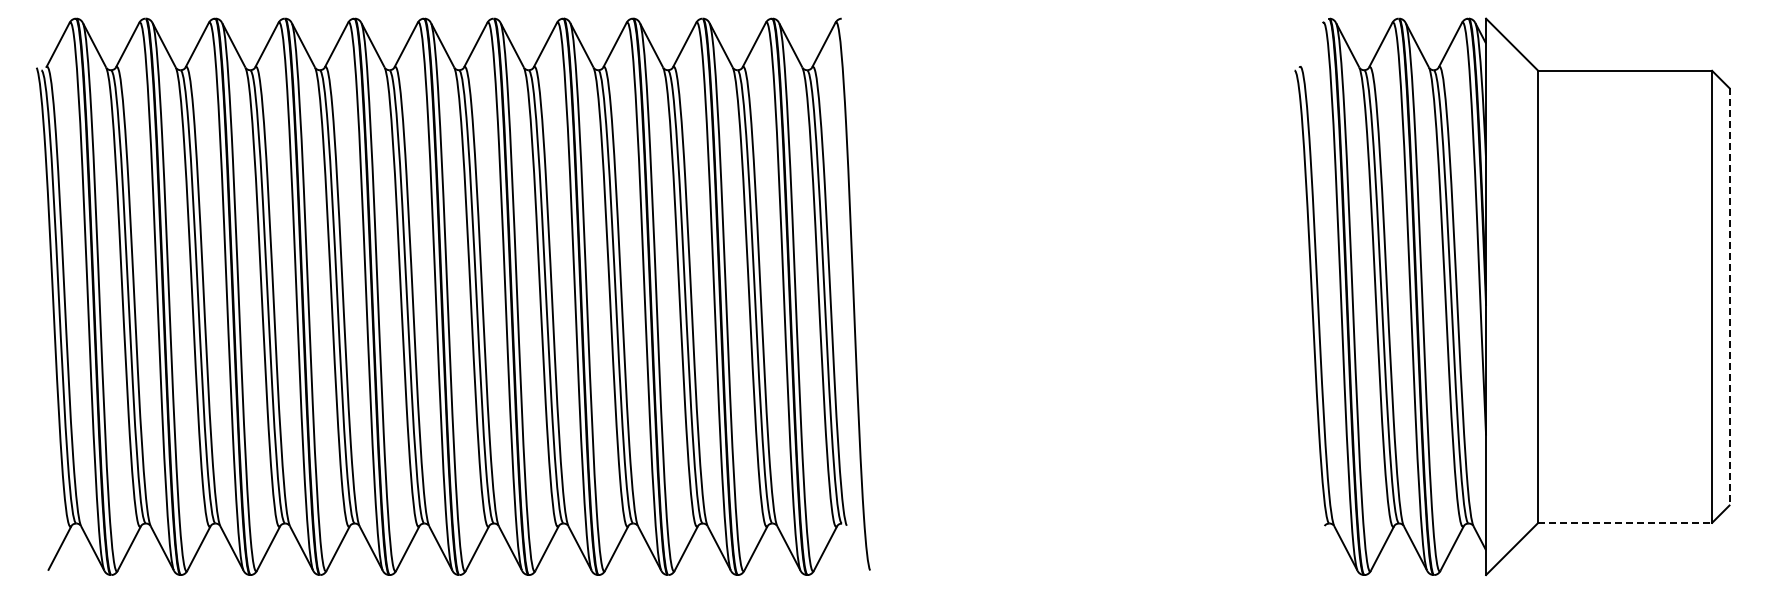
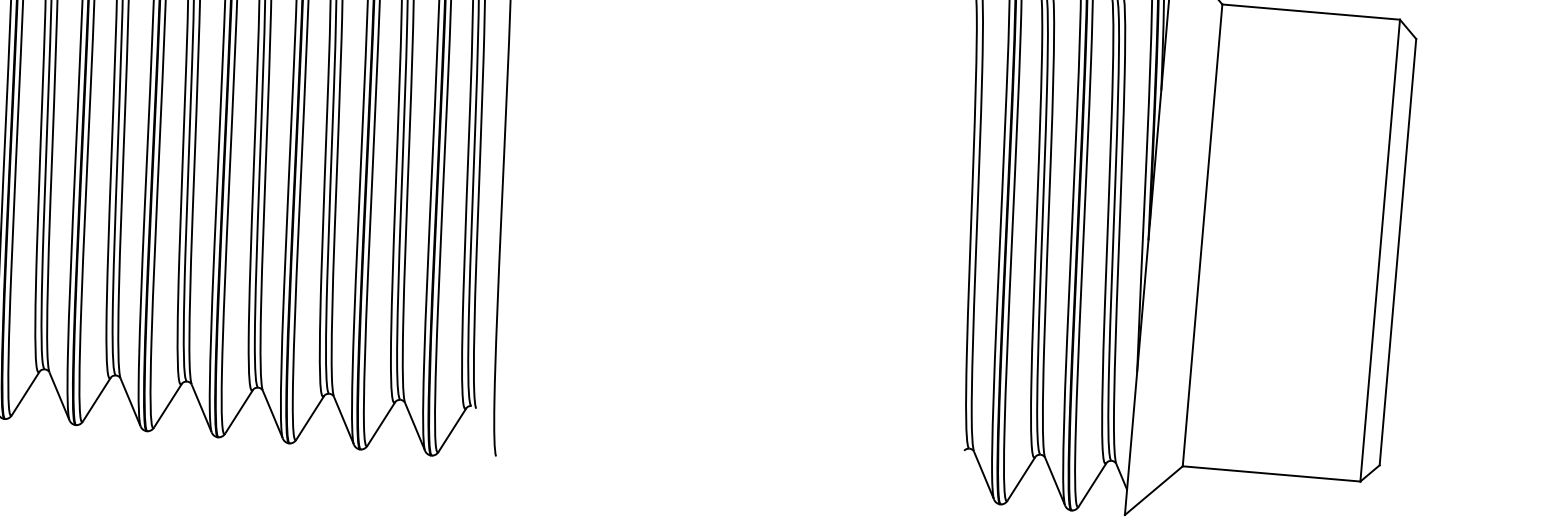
line: (1729, 296) -> (1397, 251), dashed -> solid
line: (1625, 522) -> (1271, 473), dashed -> solid

